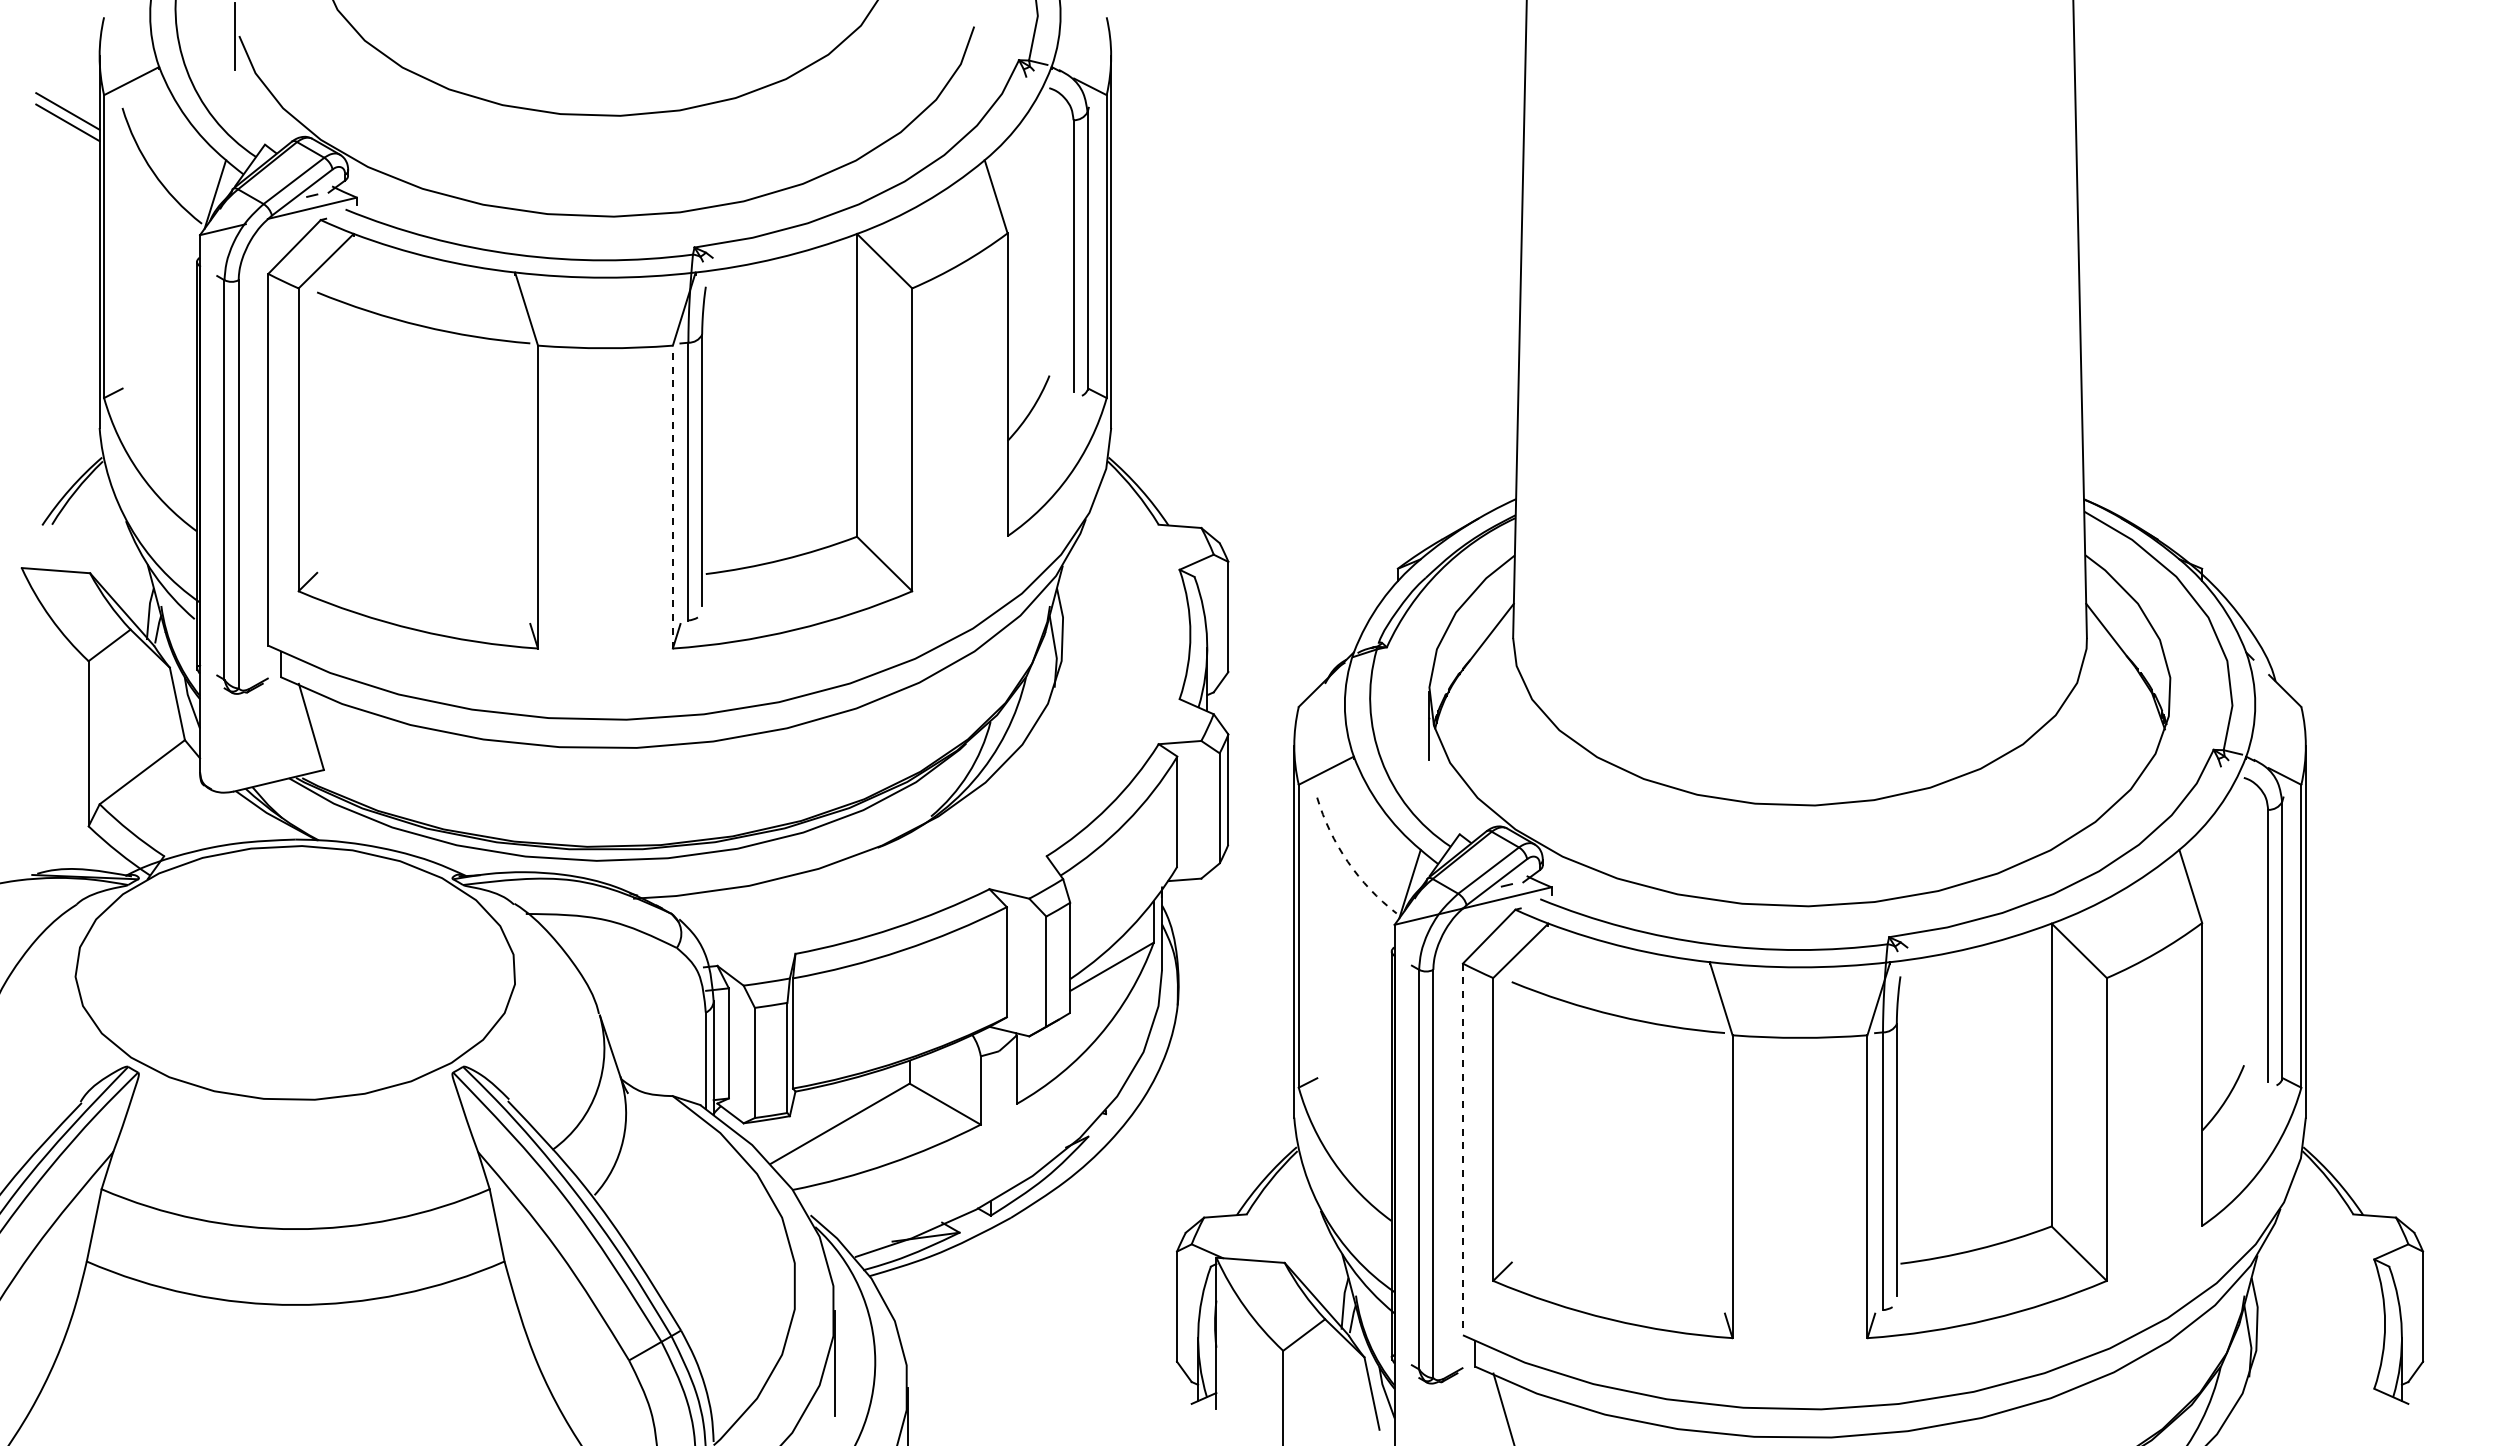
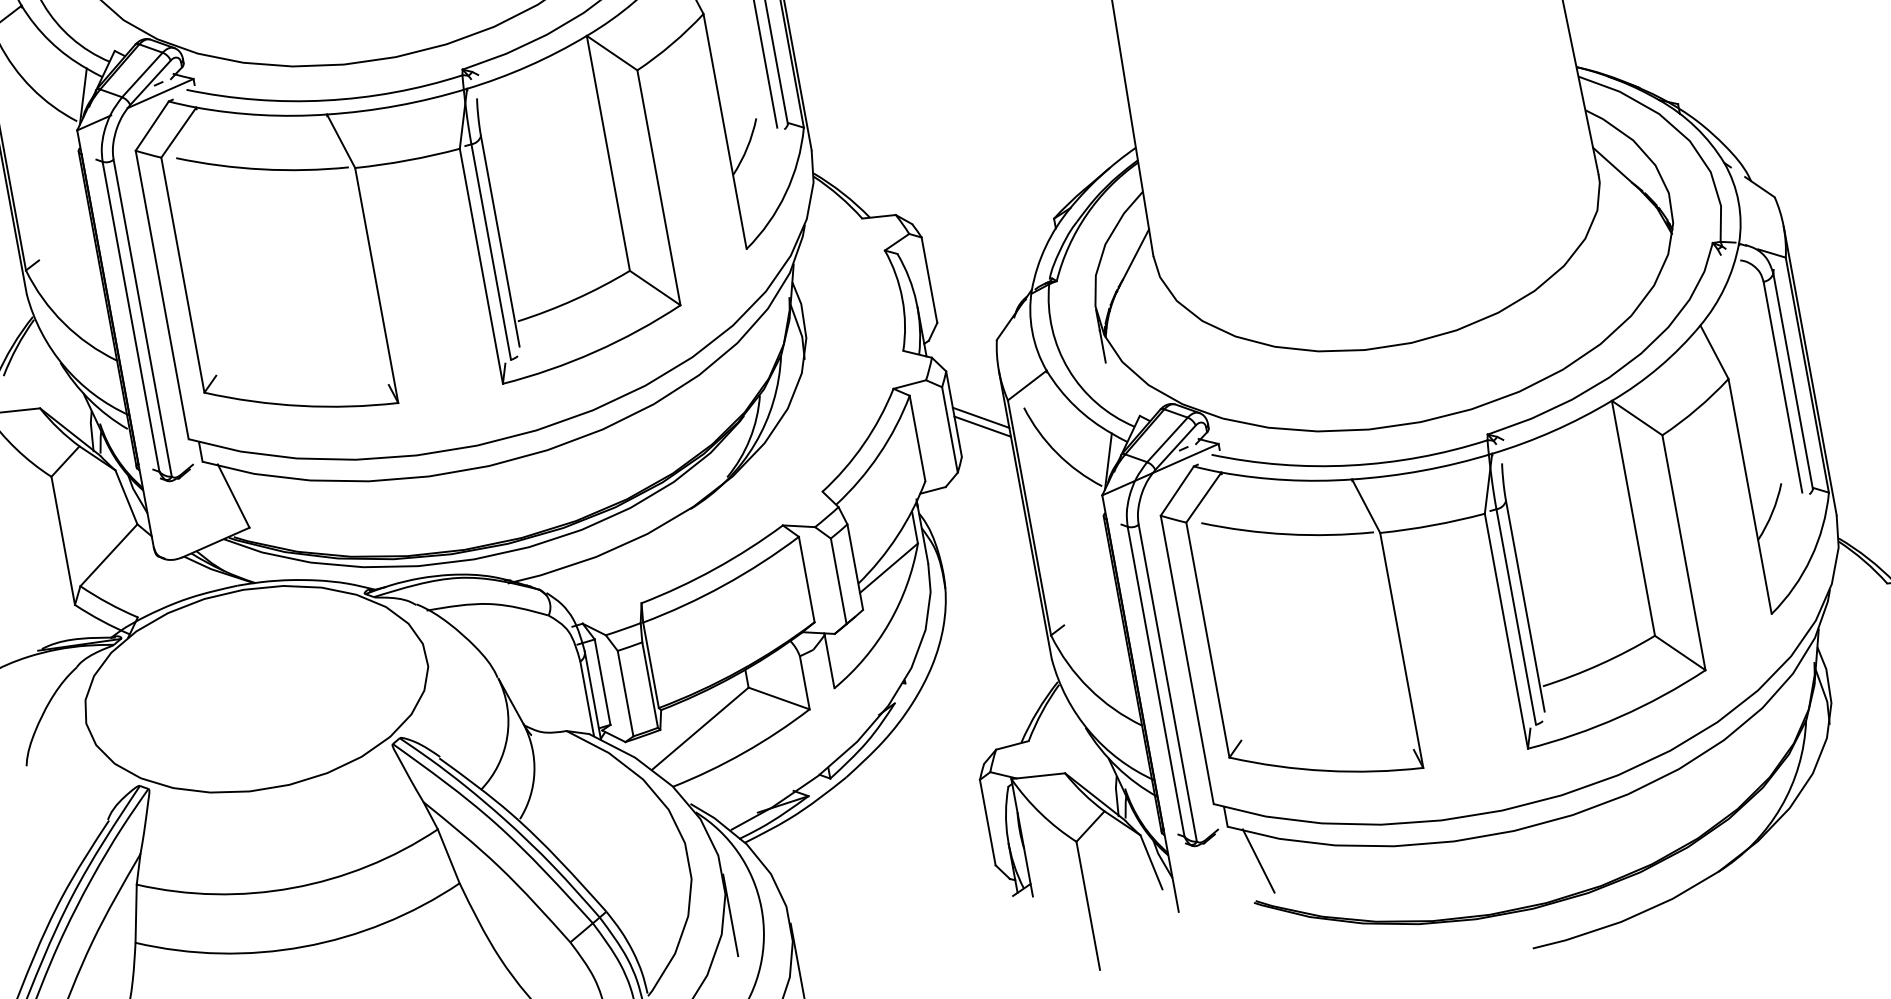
line: (672, 496) -> (481, 265), dashed -> solid
line: (1261, 800) -> (981, 417), added
line: (1261, 811) -> (982, 426), added
arc: (1347, 861) -> (1056, 452), dashed -> solid
line: (1462, 1149) -> (1186, 660), dashed -> solid

